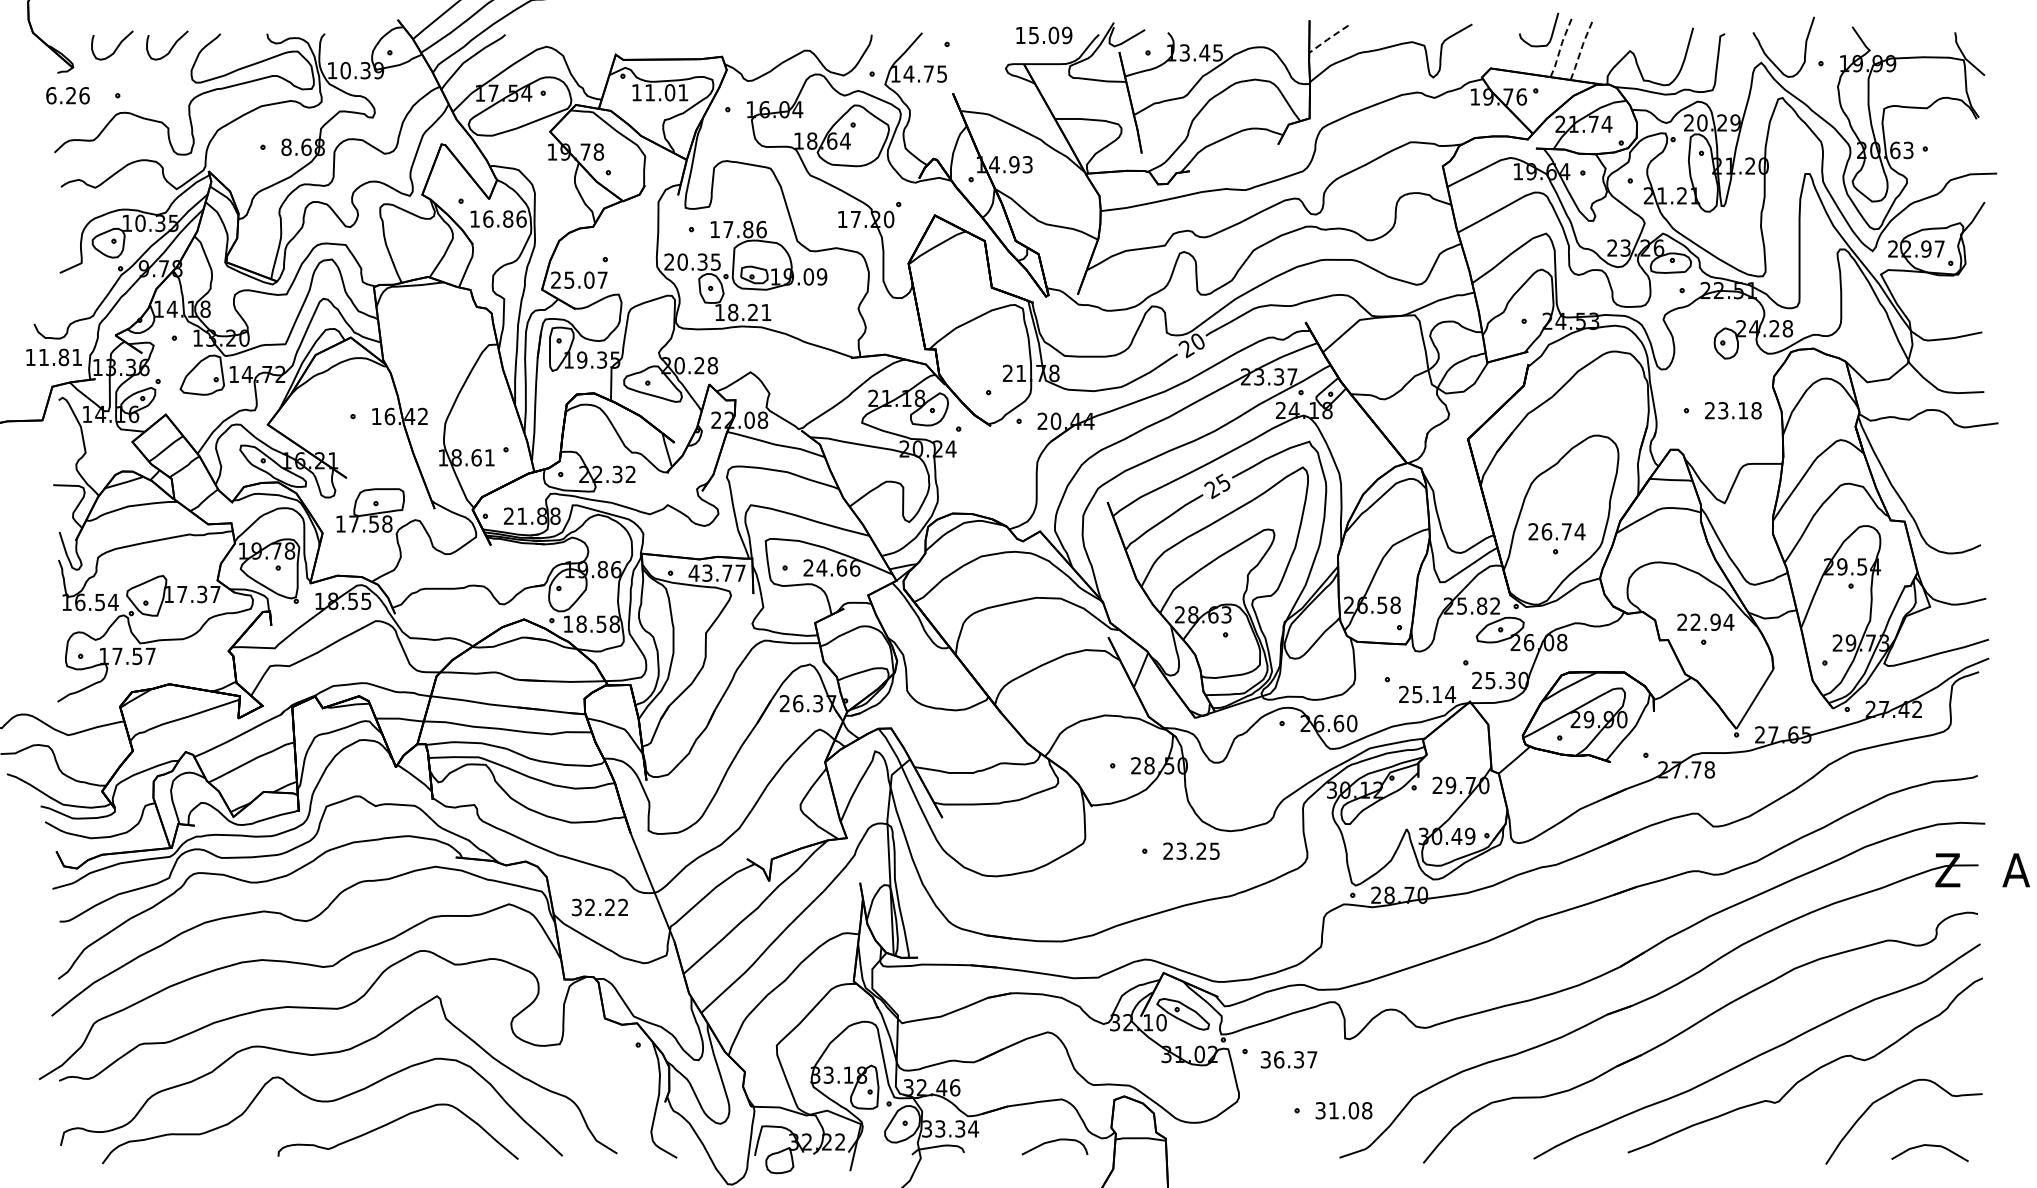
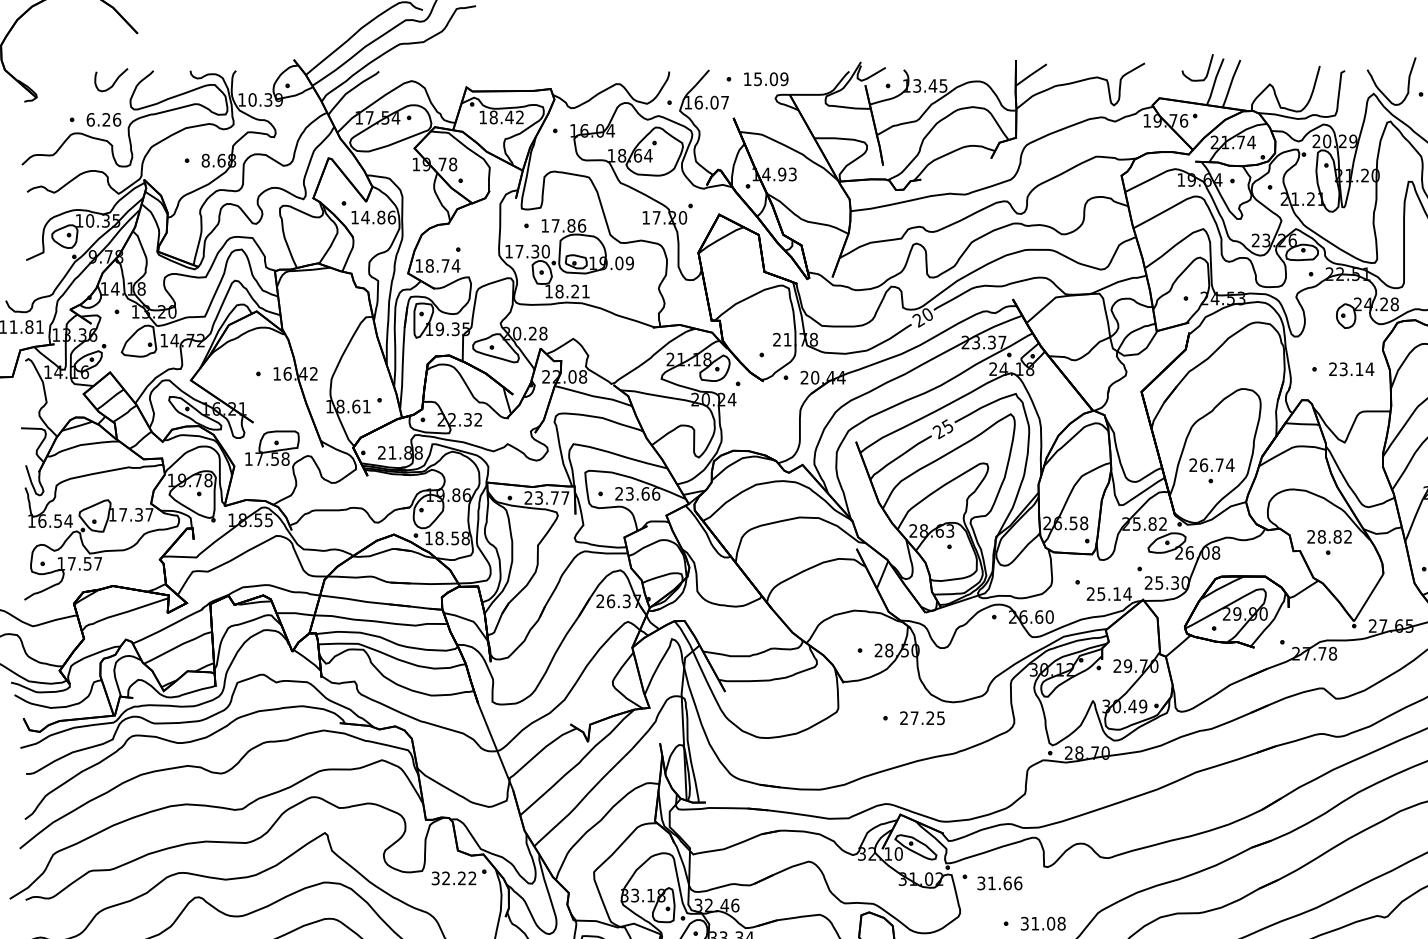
text: (1044, 35) -> (766, 79), moved
line: (1328, 39) -> (1031, 75), dashed -> solid
line: (1560, 47) -> (1214, 81), dashed -> solid
curve: (115, 48) -> (70, 82), removed
line: (1581, 49) -> (1231, 83), dashed -> solid
text: (925, 73) -> (711, 102), 14.75 -> 16.07
text: (666, 92) -> (506, 117), 11.01 -> 18.42
text: (67, 95) -> (103, 119), moved
text: (487, 218) -> (364, 217), 16.86 -> 14.86
text: (692, 261) -> (527, 251), 20.35 -> 17.30
text: (579, 279) -> (437, 265), 25.07 -> 18.74
text: (1756, 410) -> (1369, 369), 23.18 -> 23.14
text: (821, 567) -> (629, 493), 24.66 -> 23.66
text: (693, 572) -> (528, 497), 43.77 -> 23.77
text: (1712, 622) -> (1335, 537), 22.94 -> 28.82
text: (1181, 850) -> (914, 717), 23.25 -> 27.25
text: (599, 907) -> (453, 878), moved
text: (1295, 1059) -> (1004, 883), 36.37 -> 31.66

